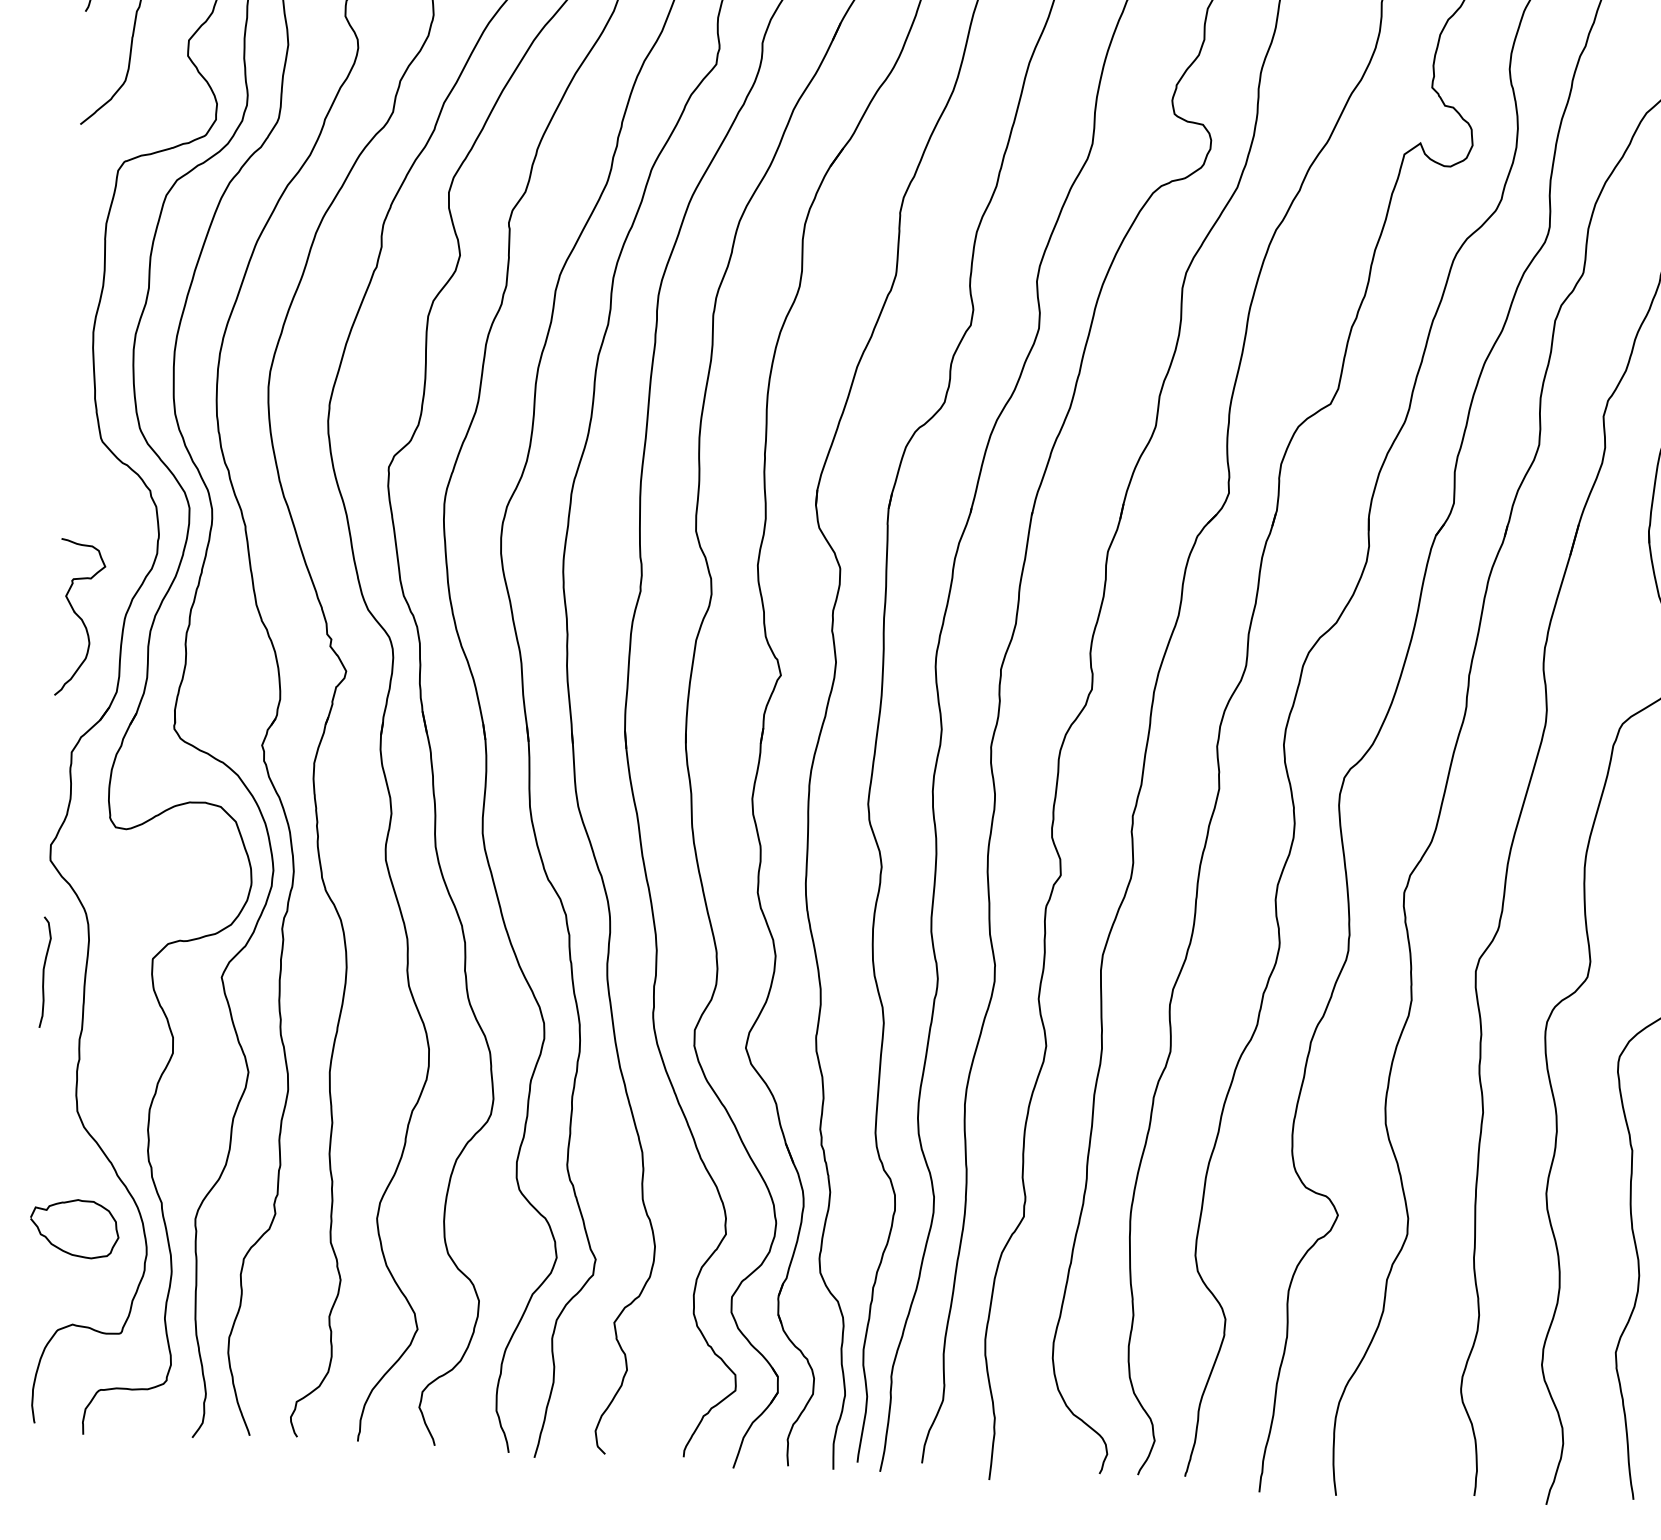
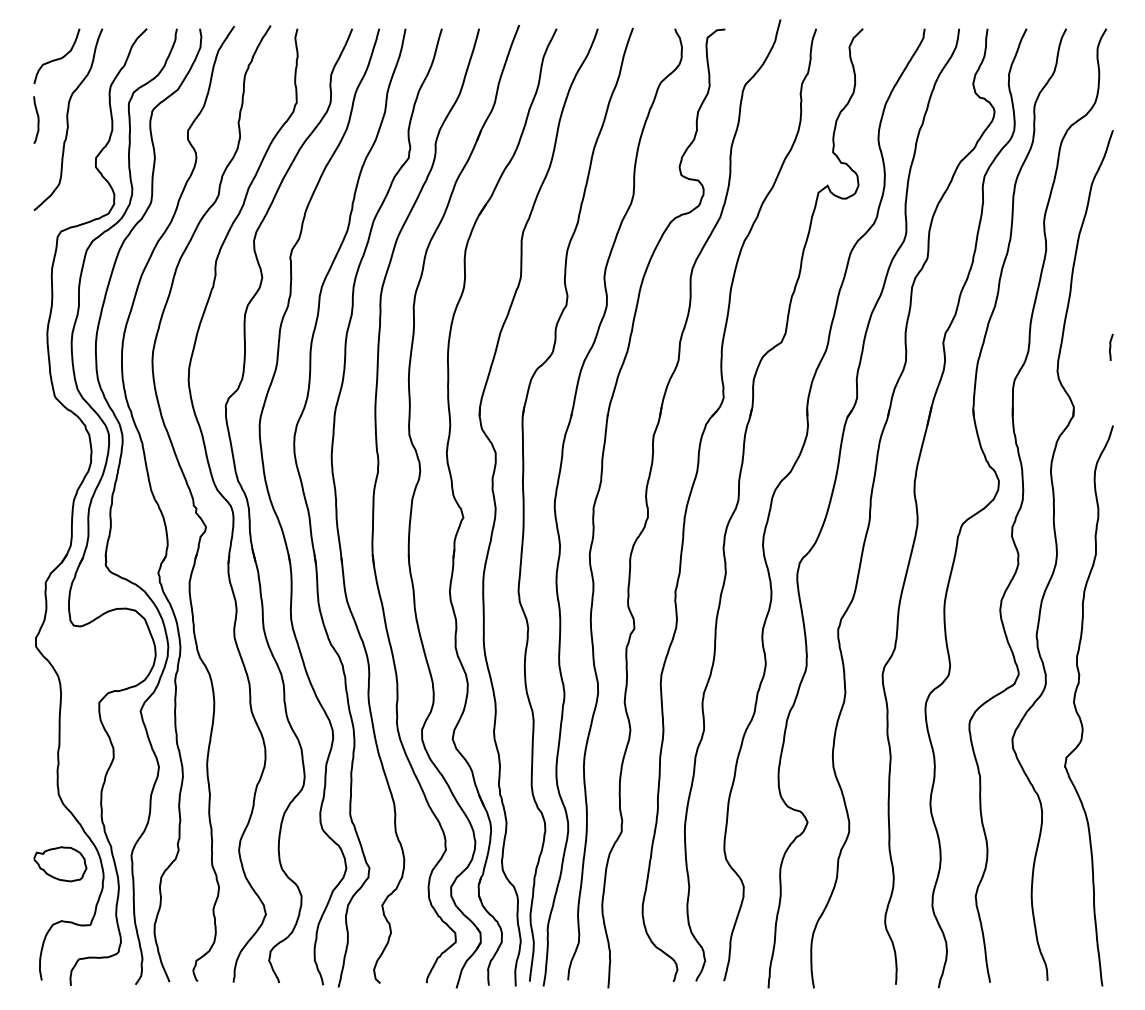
curve: (80, 617) -> (47, 502), removed
curve: (44, 972) -> (35, 713), removed

